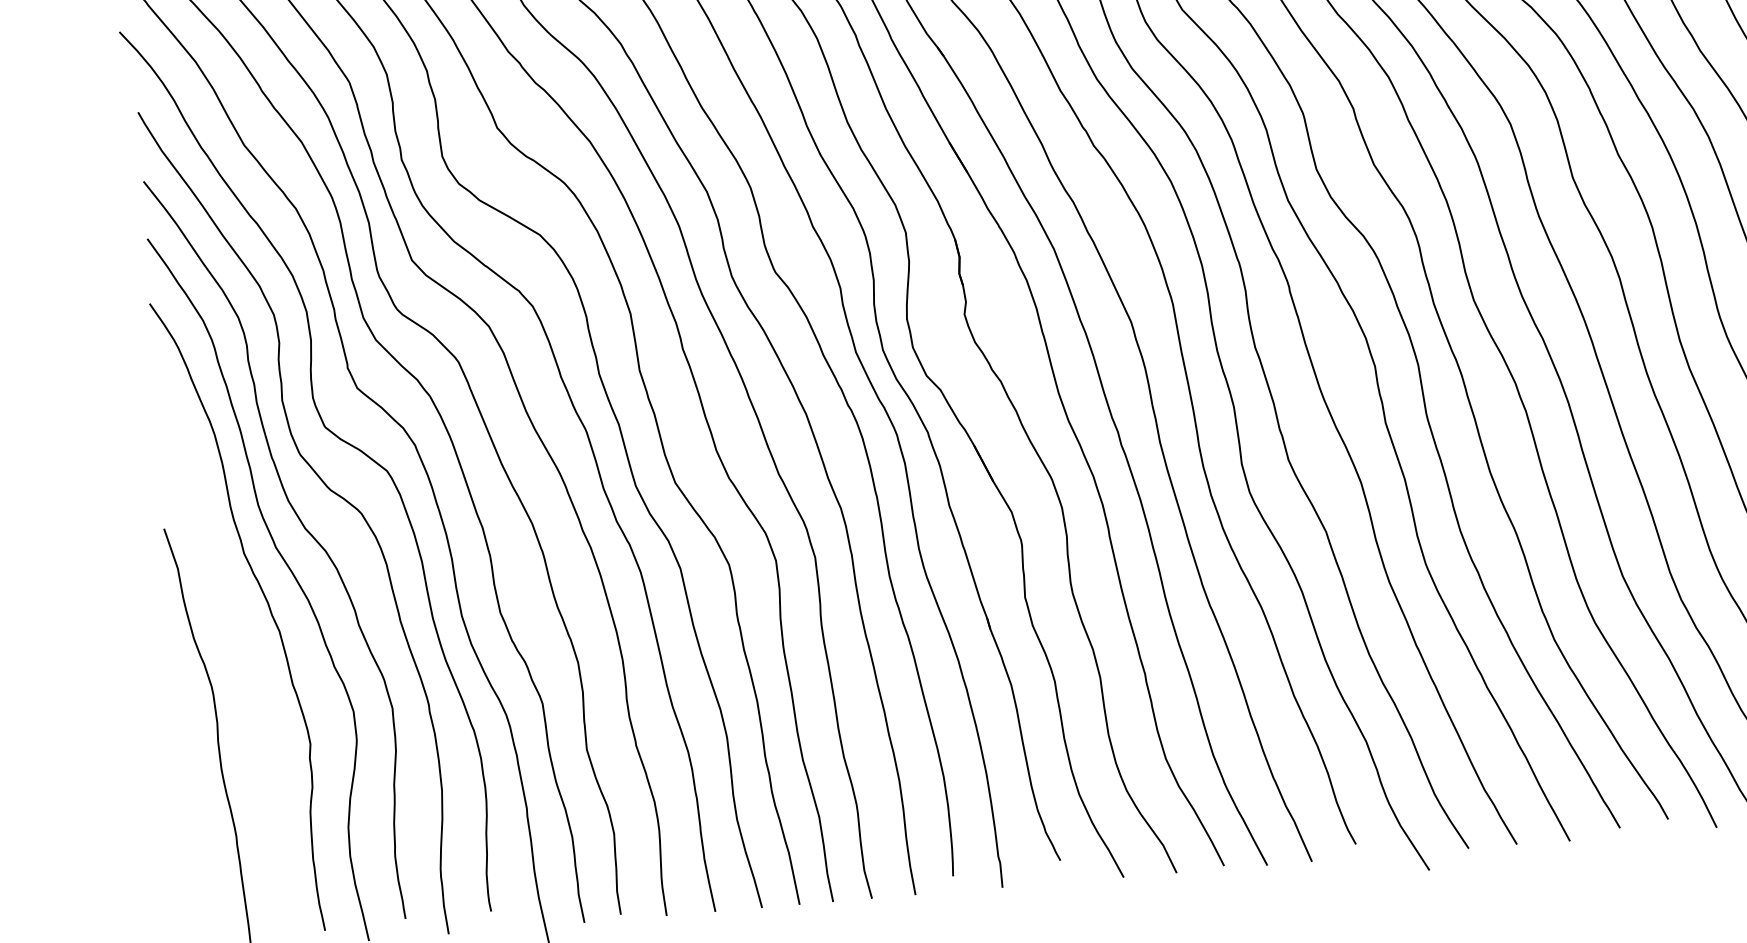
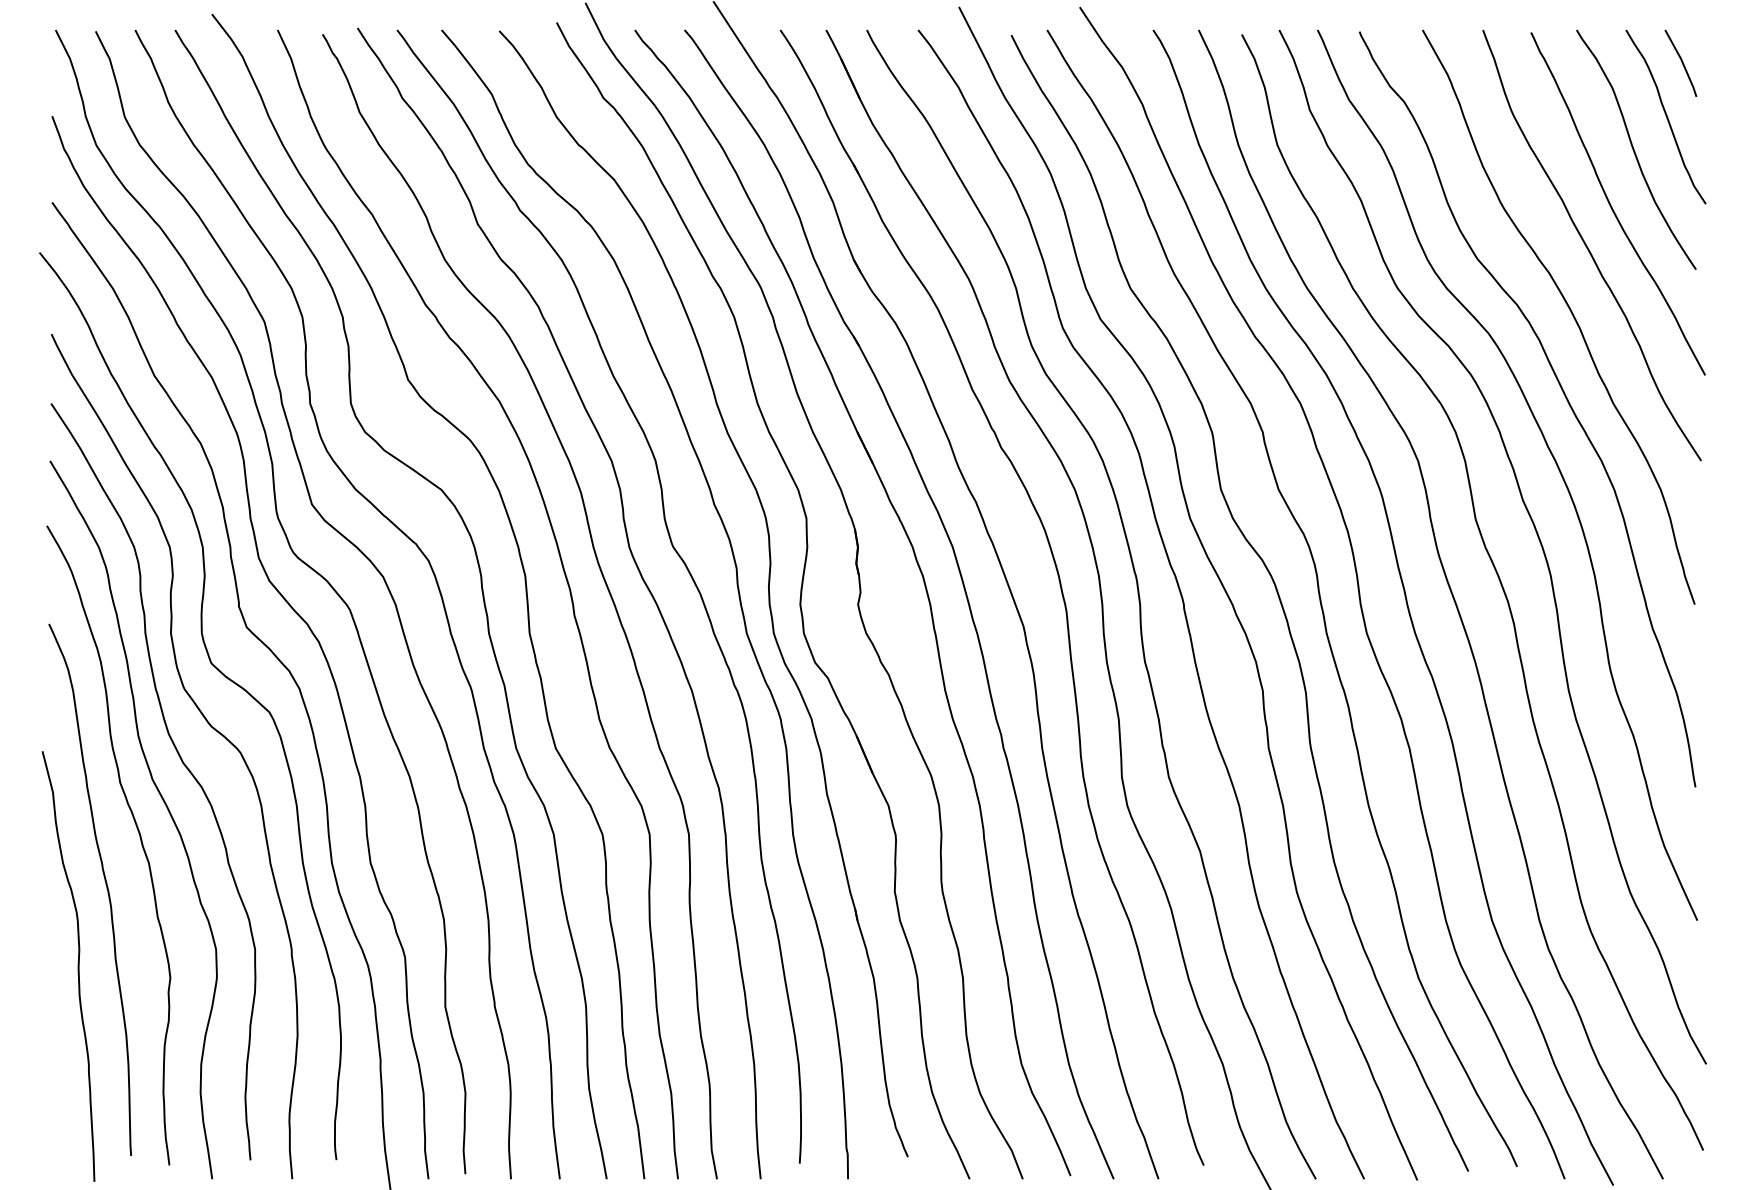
curve: (237, 656) -> (105, 884), added

